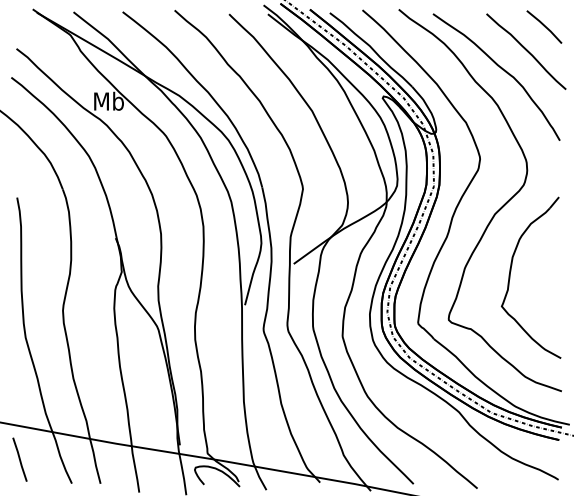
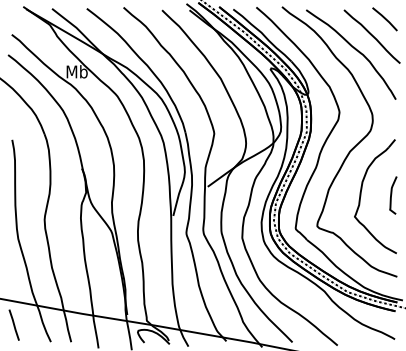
curve: (554, 275) -> (392, 194), added

